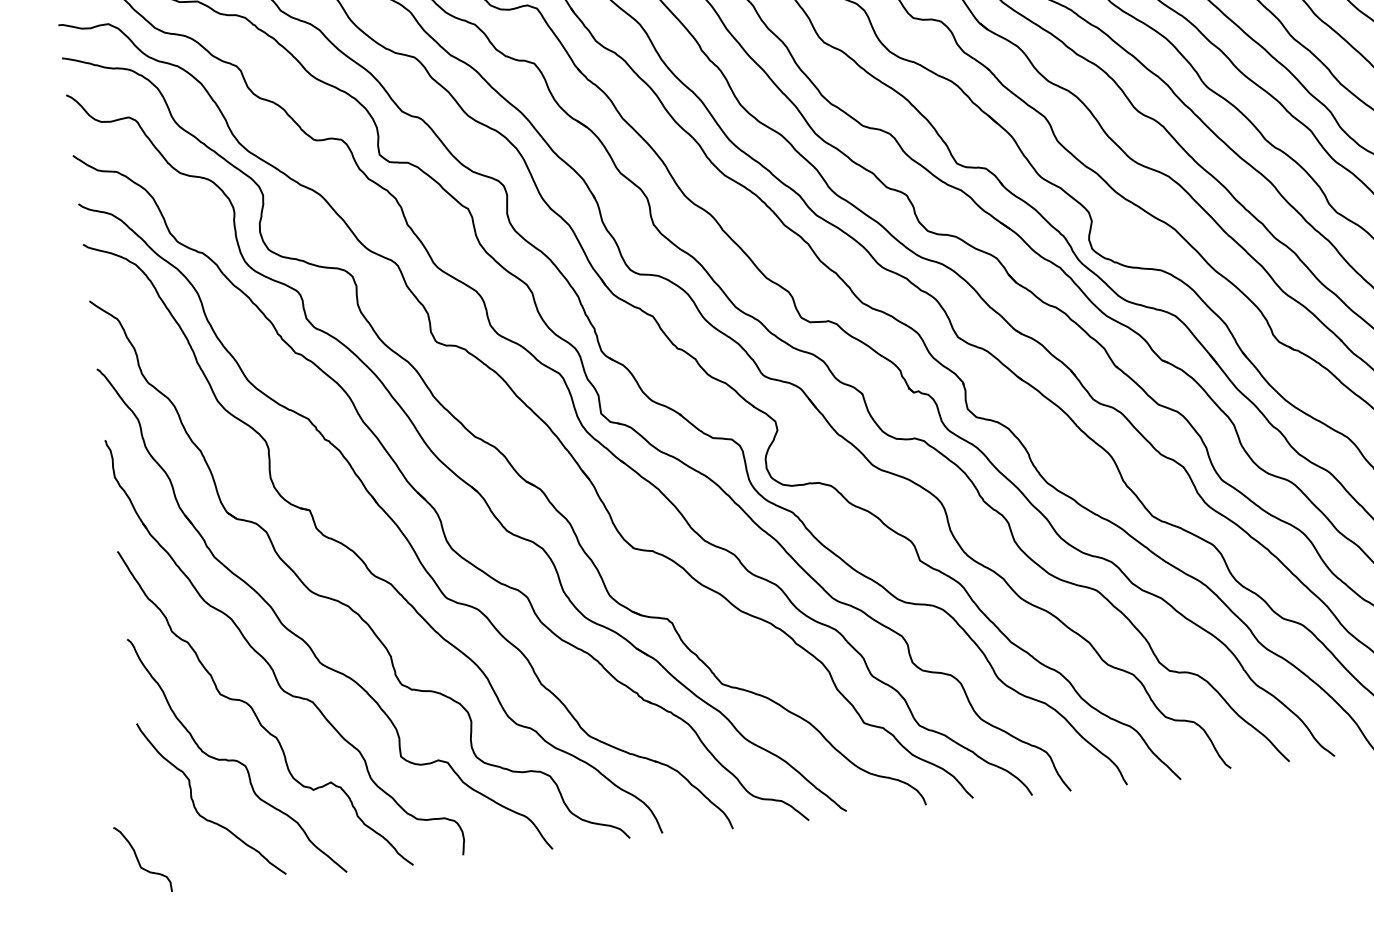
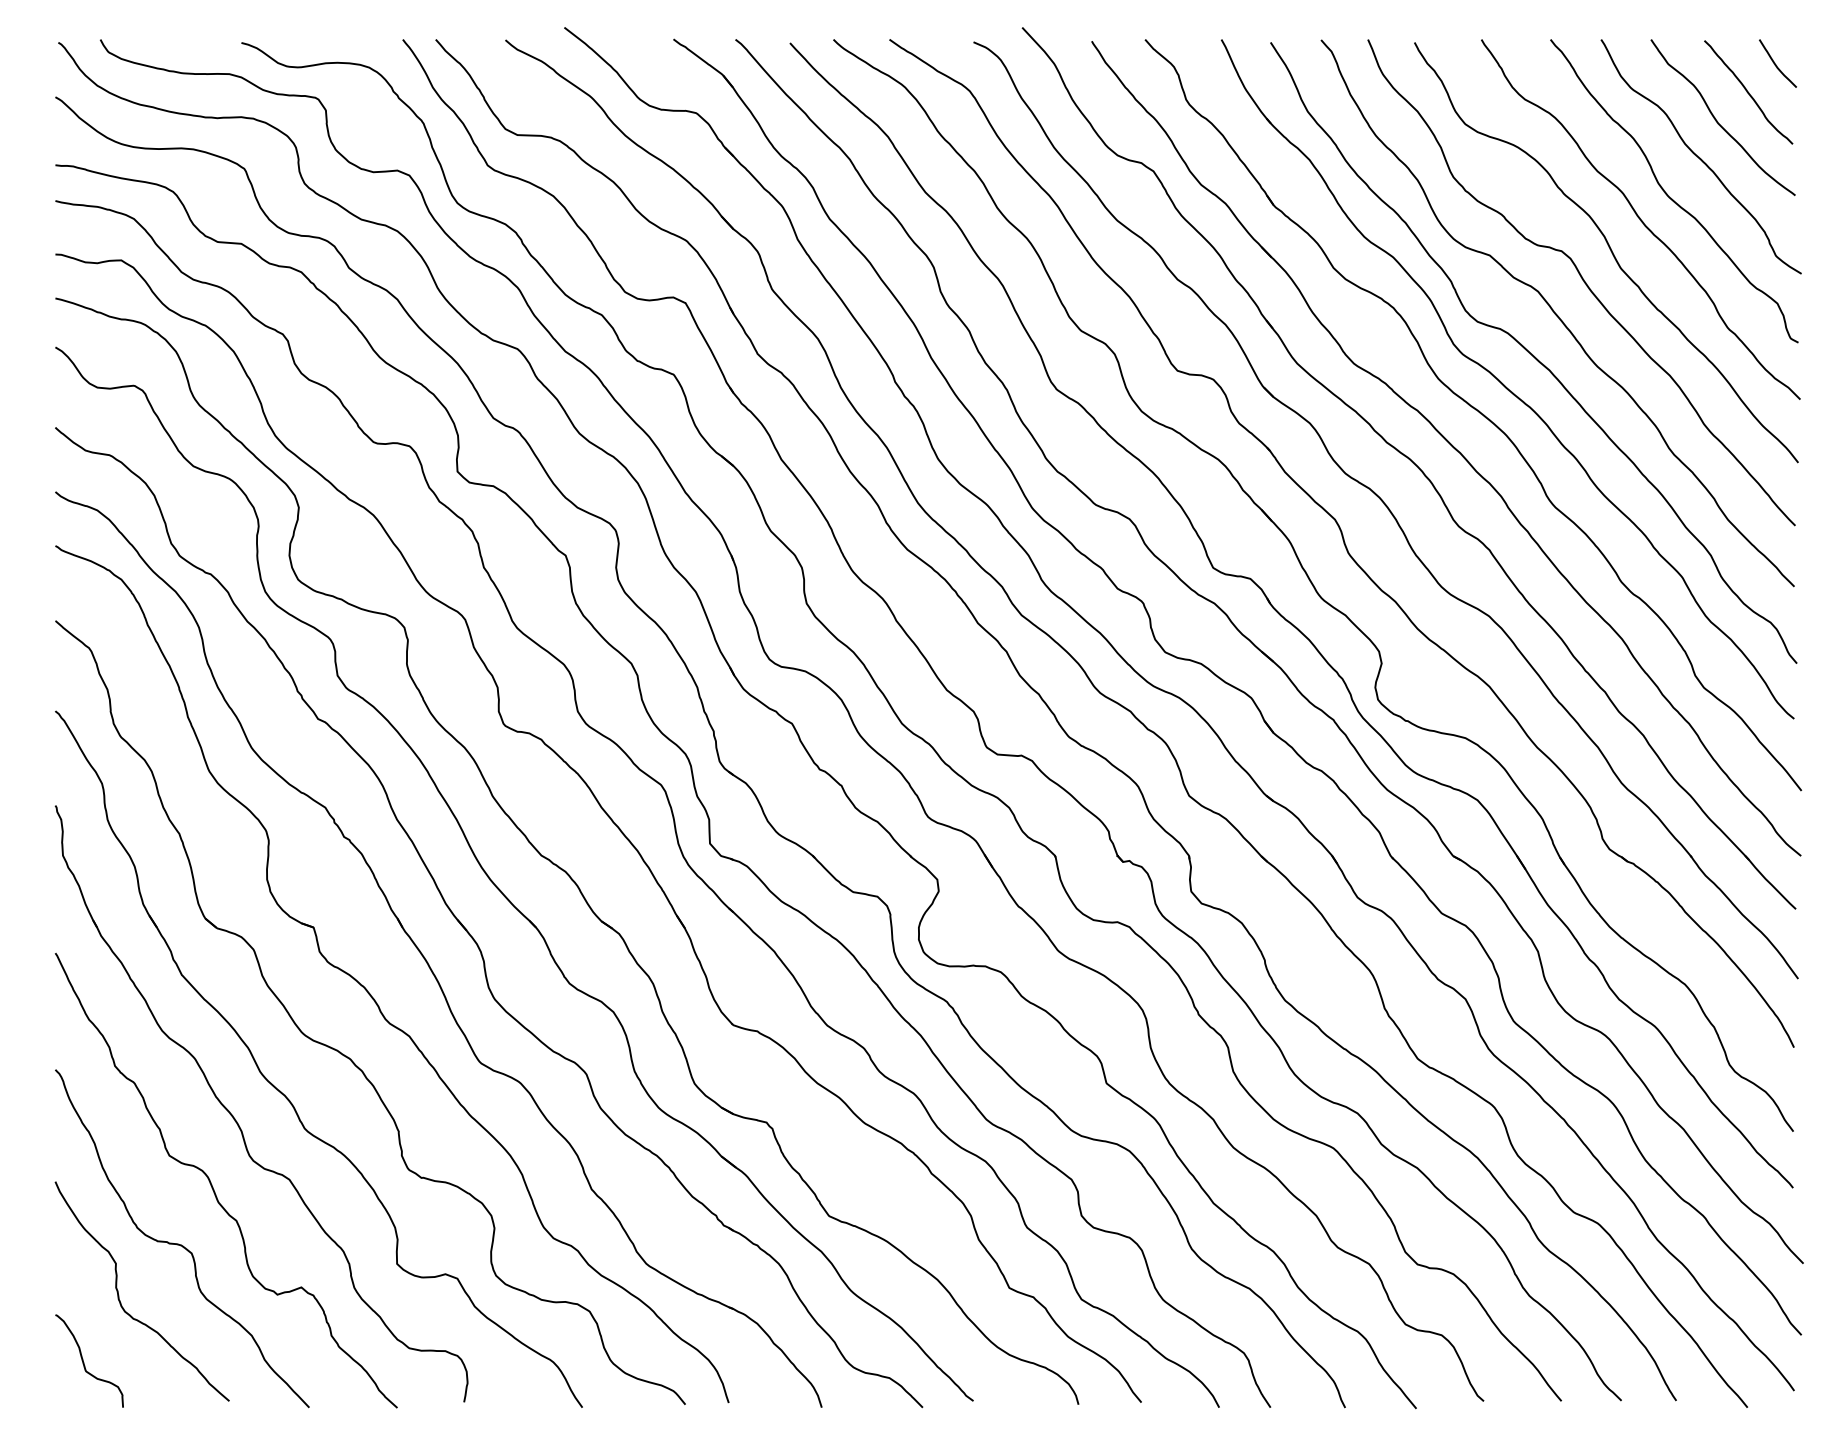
curve: (139, 861) -> (84, 1362), moved

